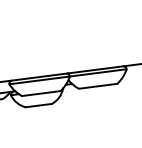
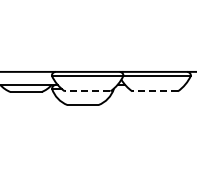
line: (98, 86) -> (155, 91), solid -> dashed
line: (41, 93) -> (87, 91), solid -> dashed

